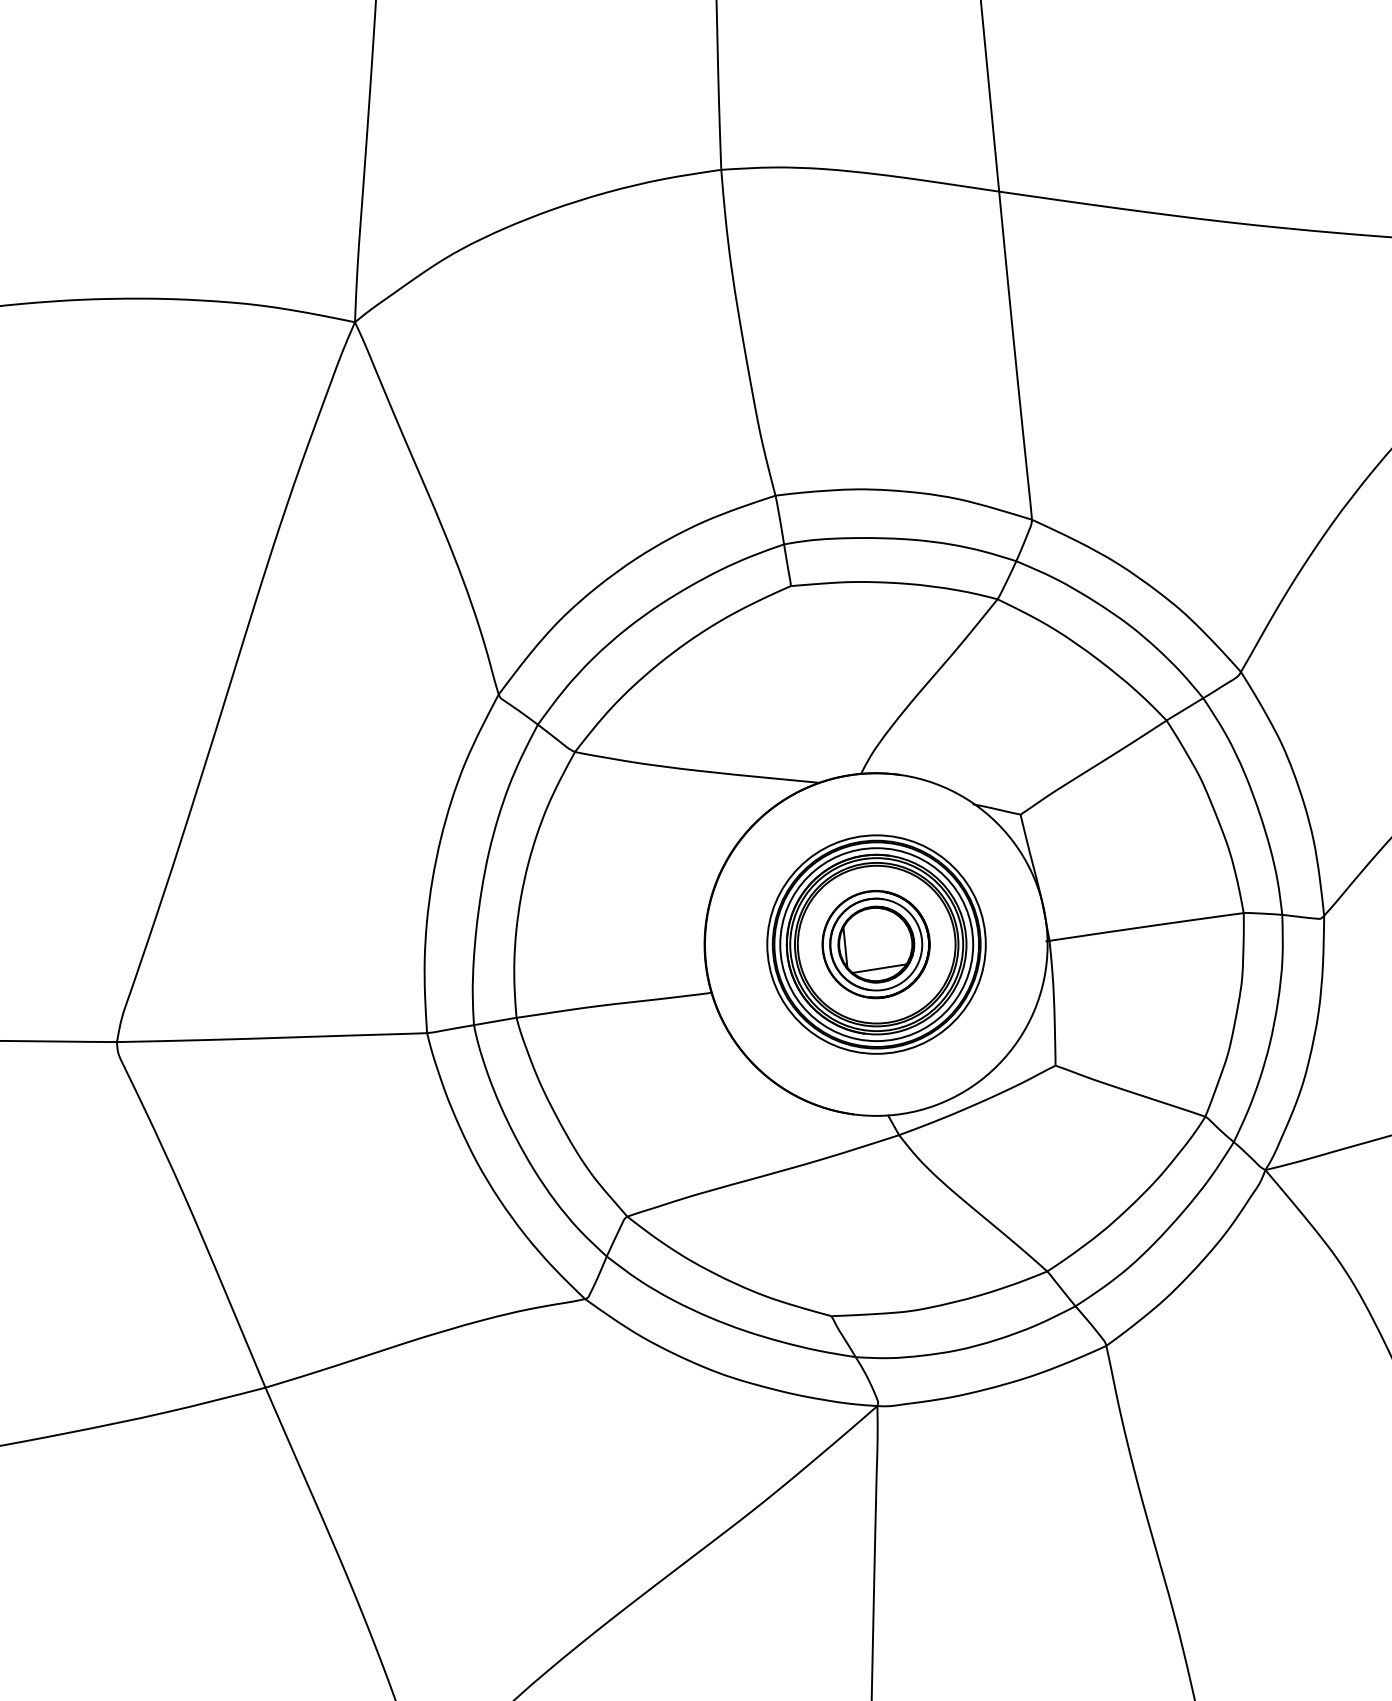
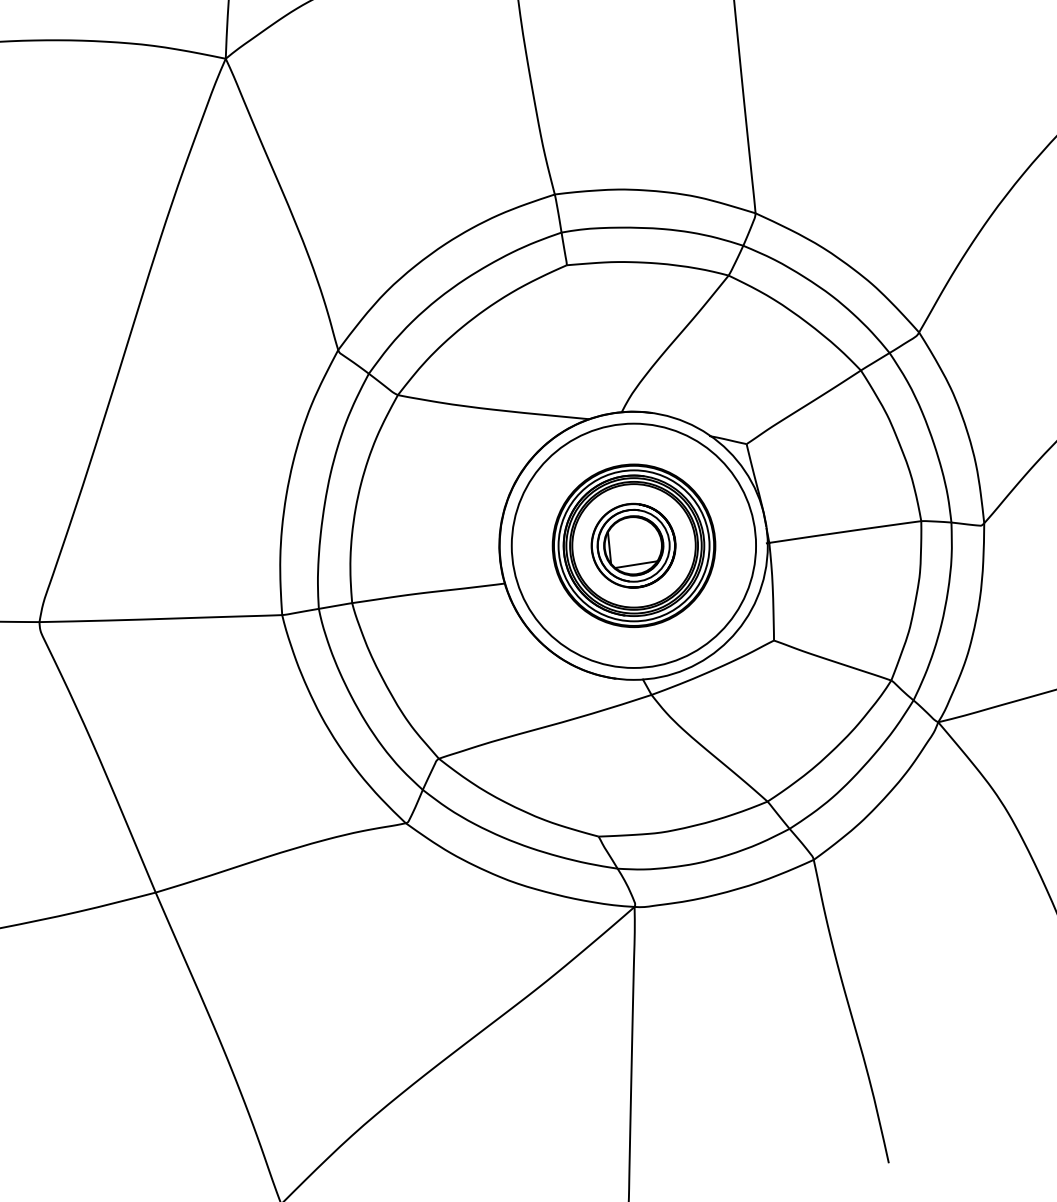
circle: (876, 944) -> (633, 545), size x1.43

